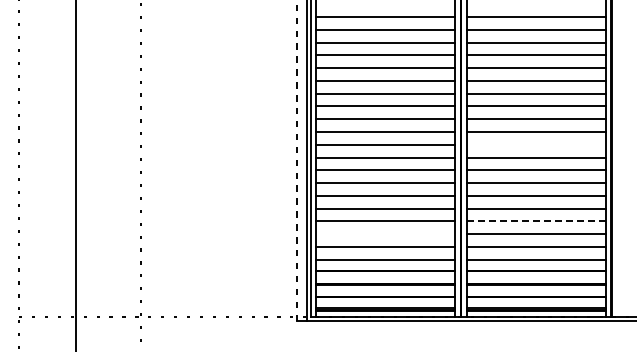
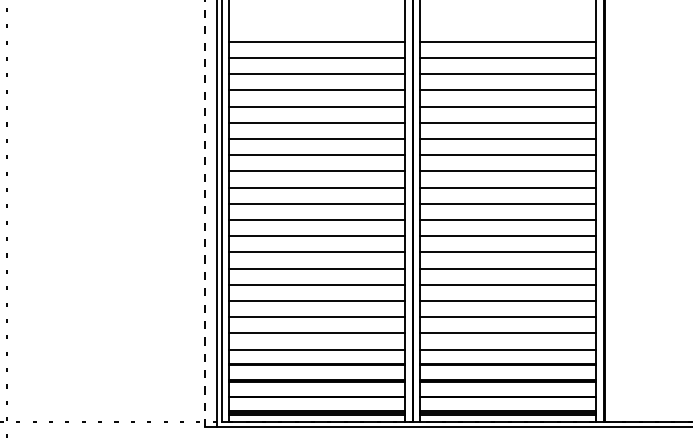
line: (535, 144) -> (507, 203), added
line: (536, 221) -> (508, 301), dashed -> solid
line: (385, 234) -> (317, 317), added

